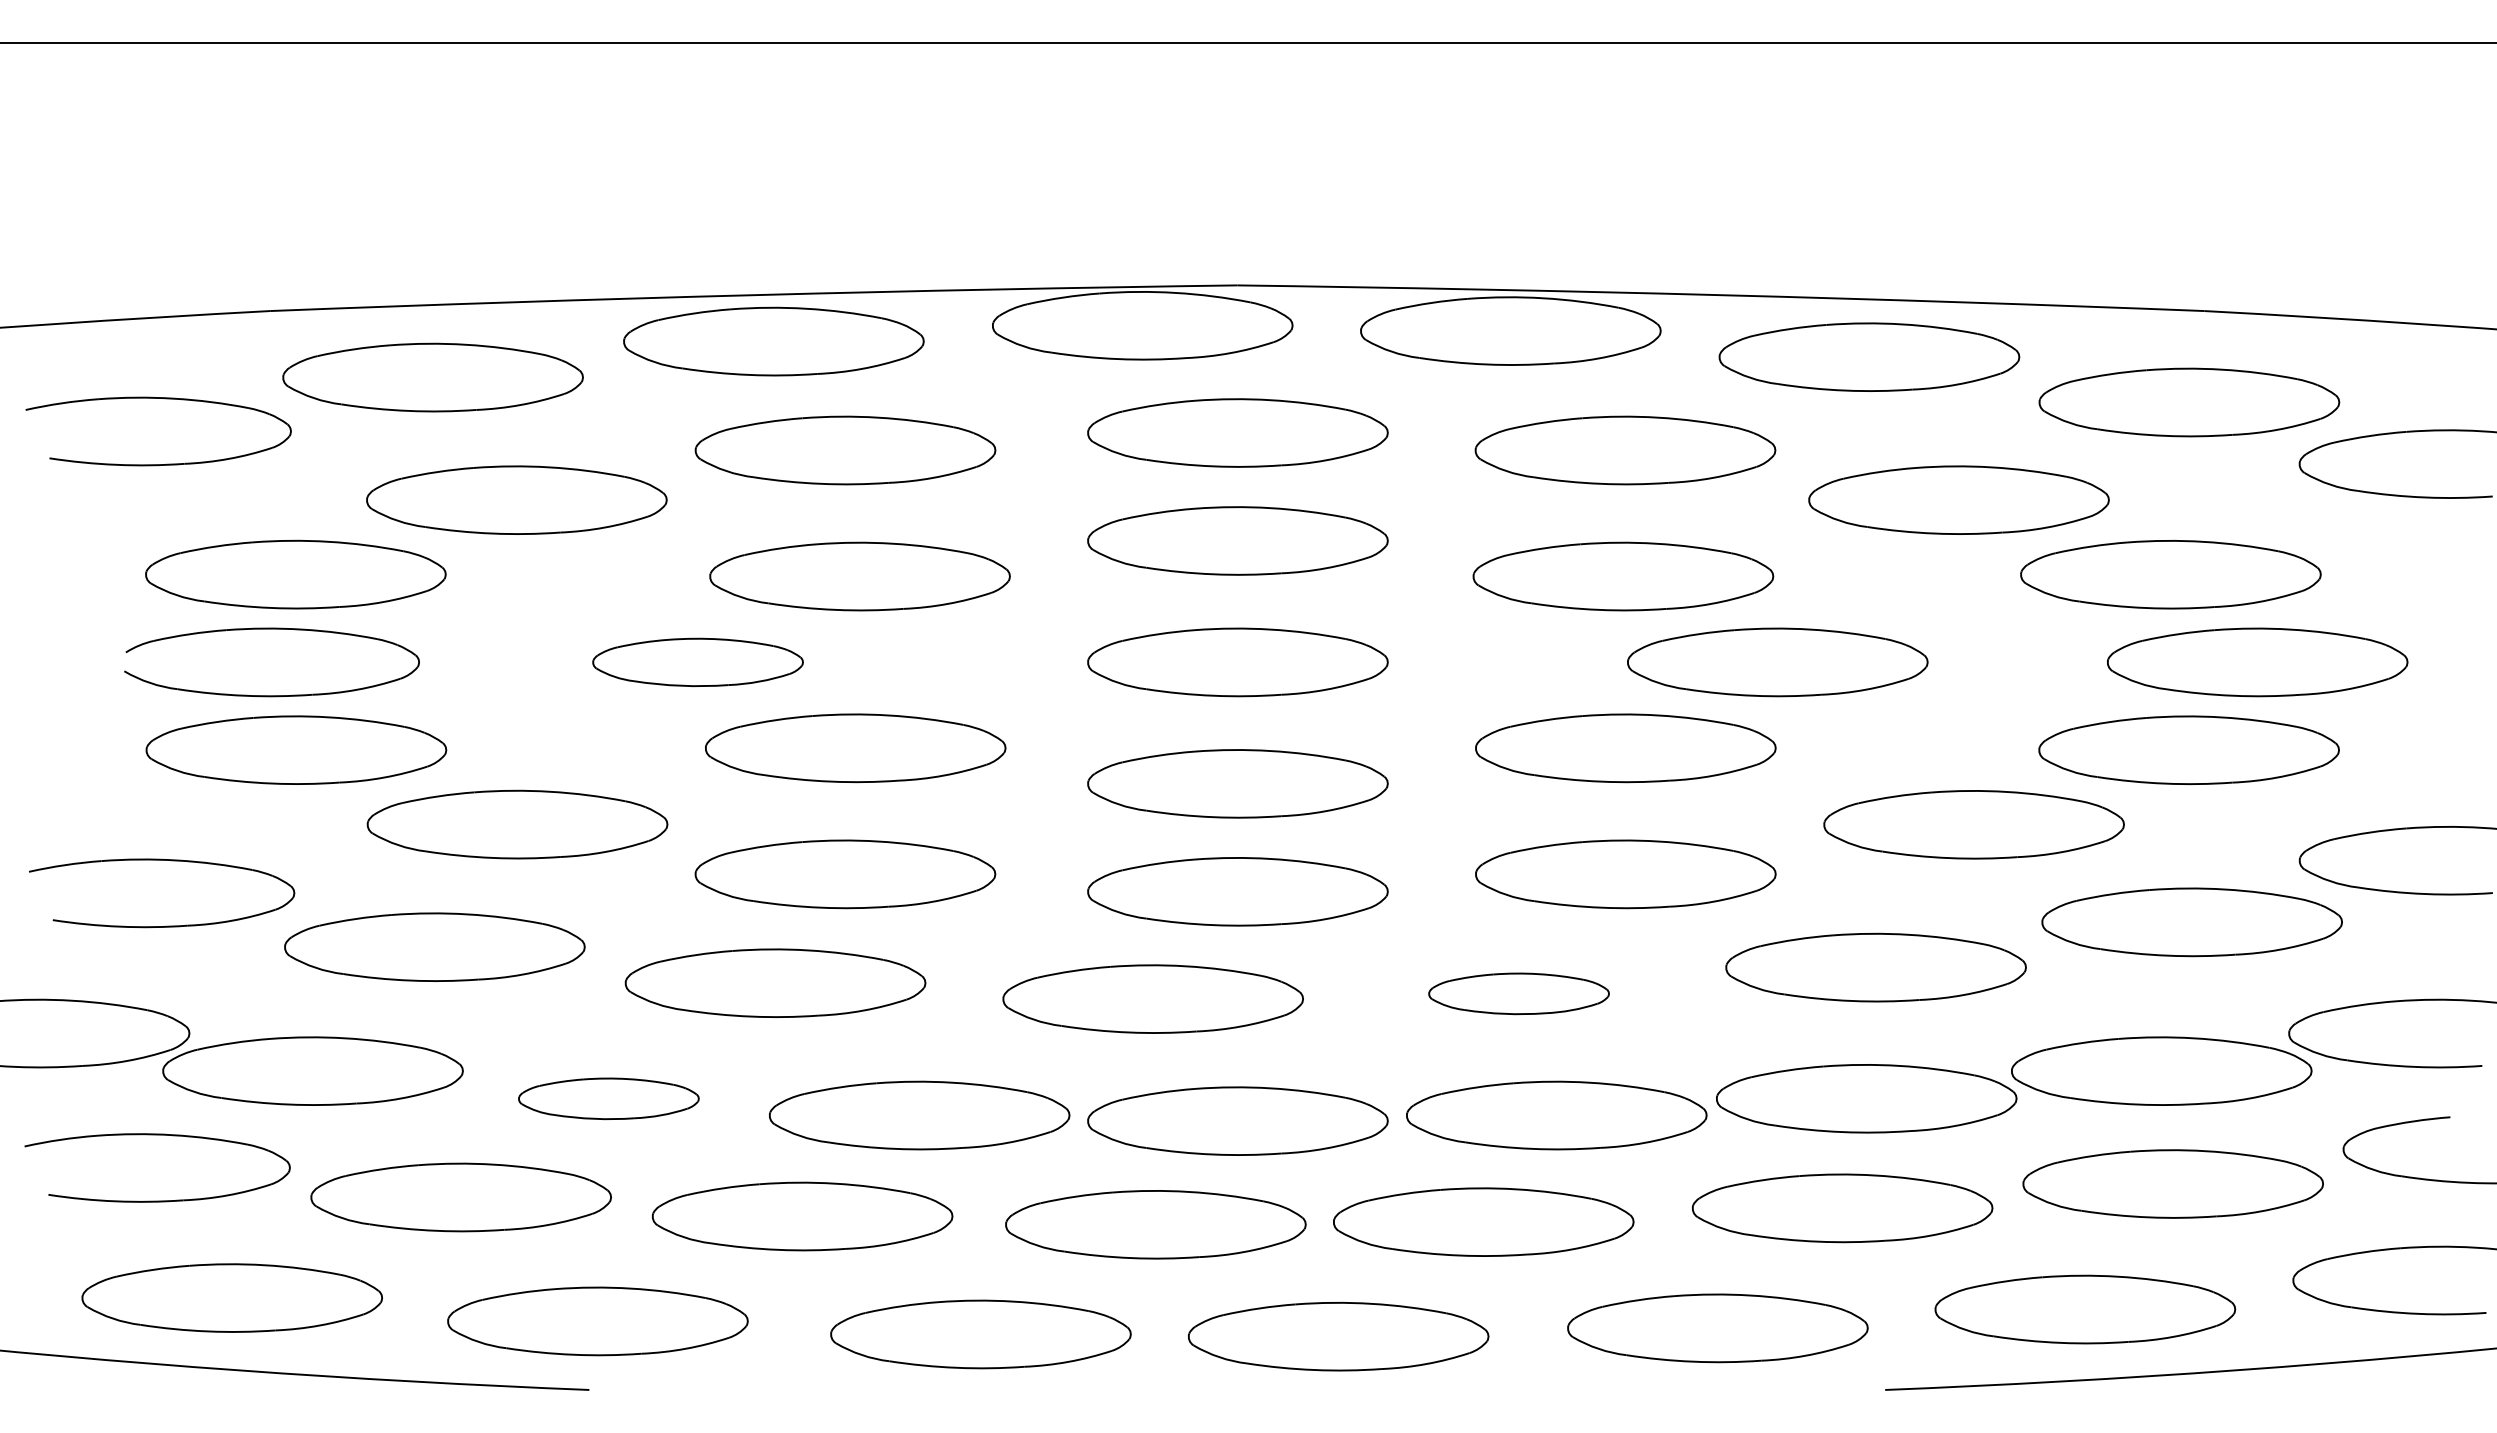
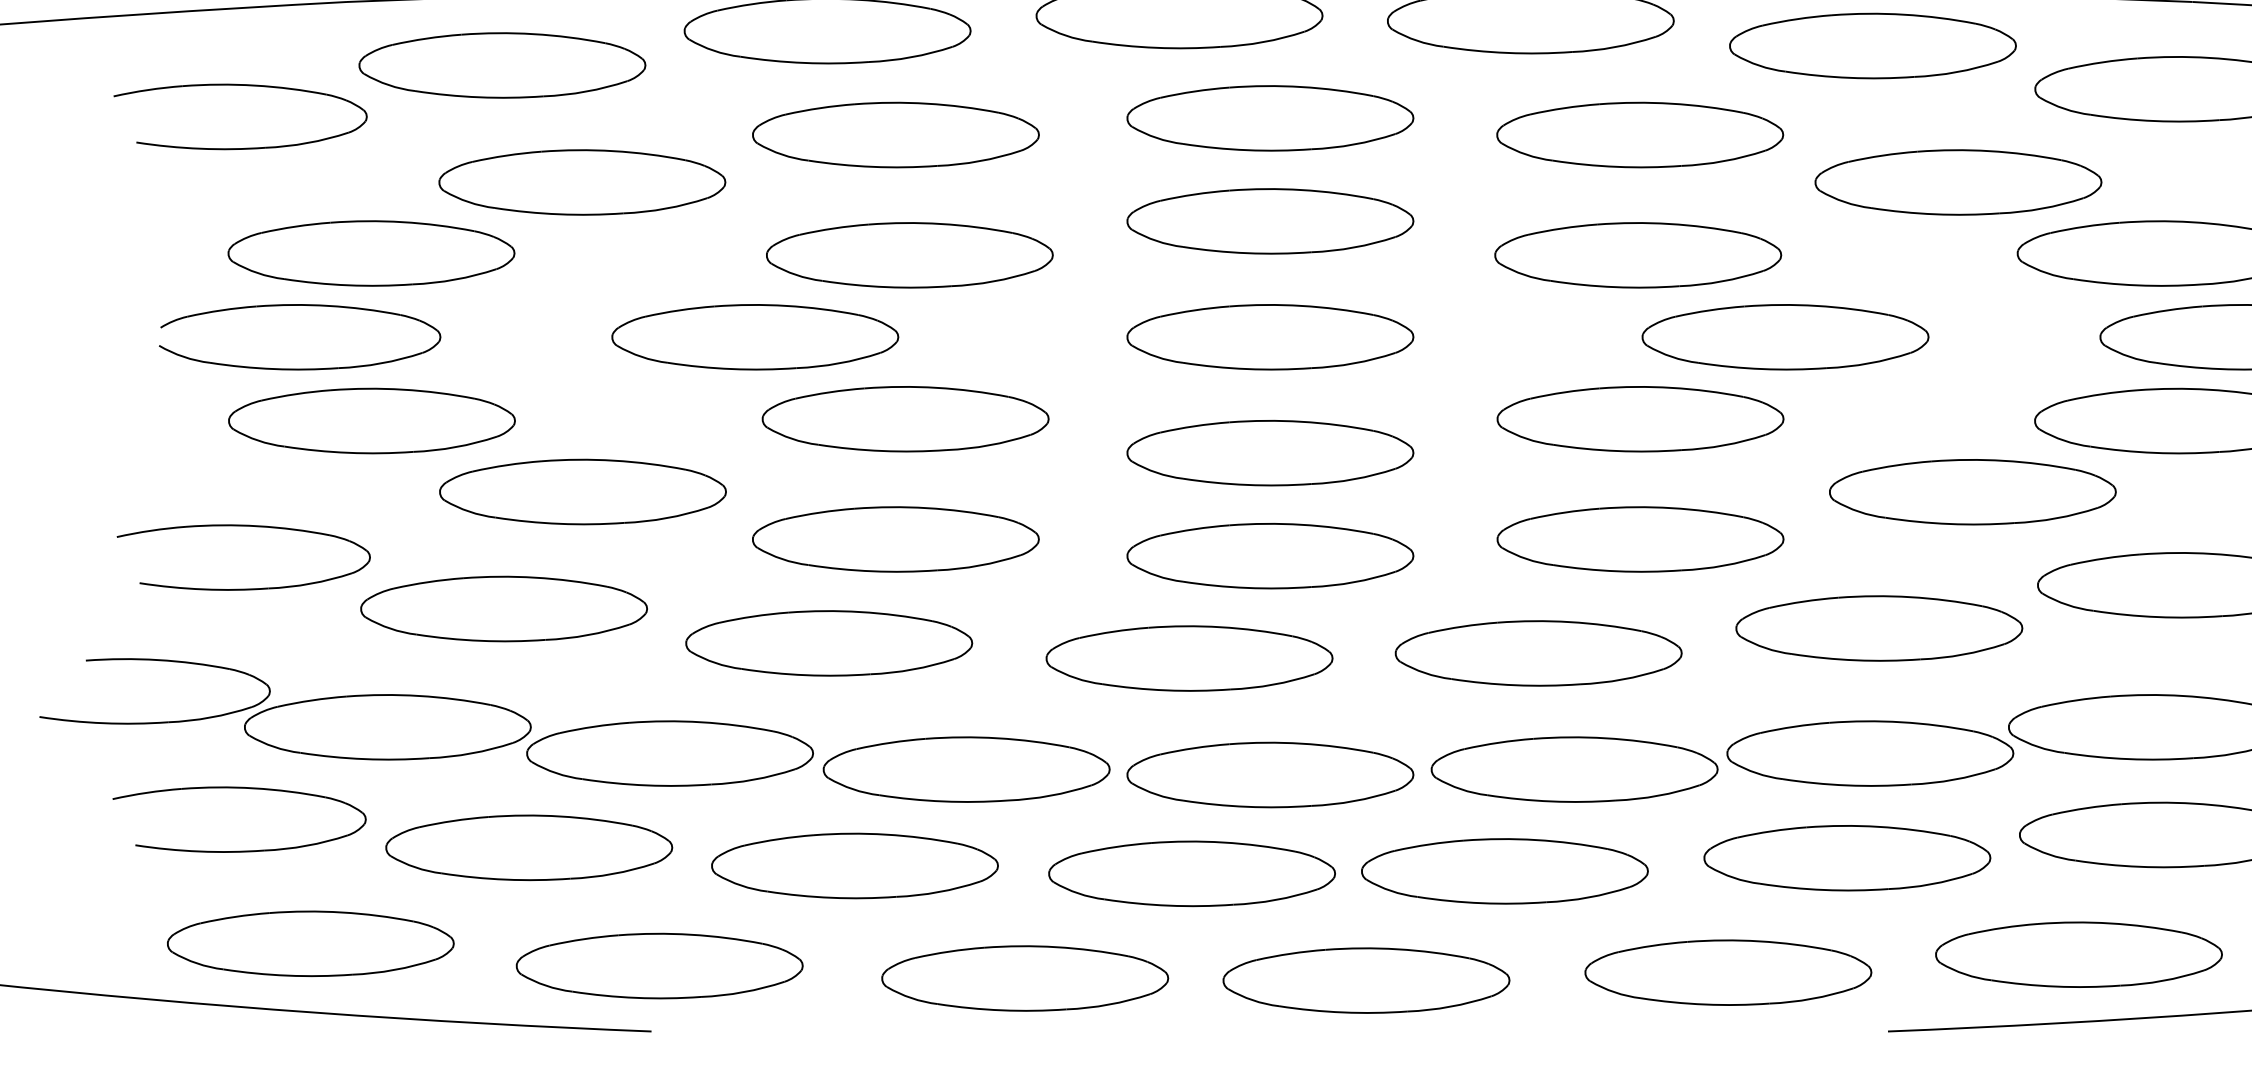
part: (271, 629) -> (299, 305), moved
part: (697, 662) -> (754, 337), size x1.43
part: (1518, 993) -> (1538, 653), size x1.67
part: (608, 1098) -> (669, 753), size x1.67

